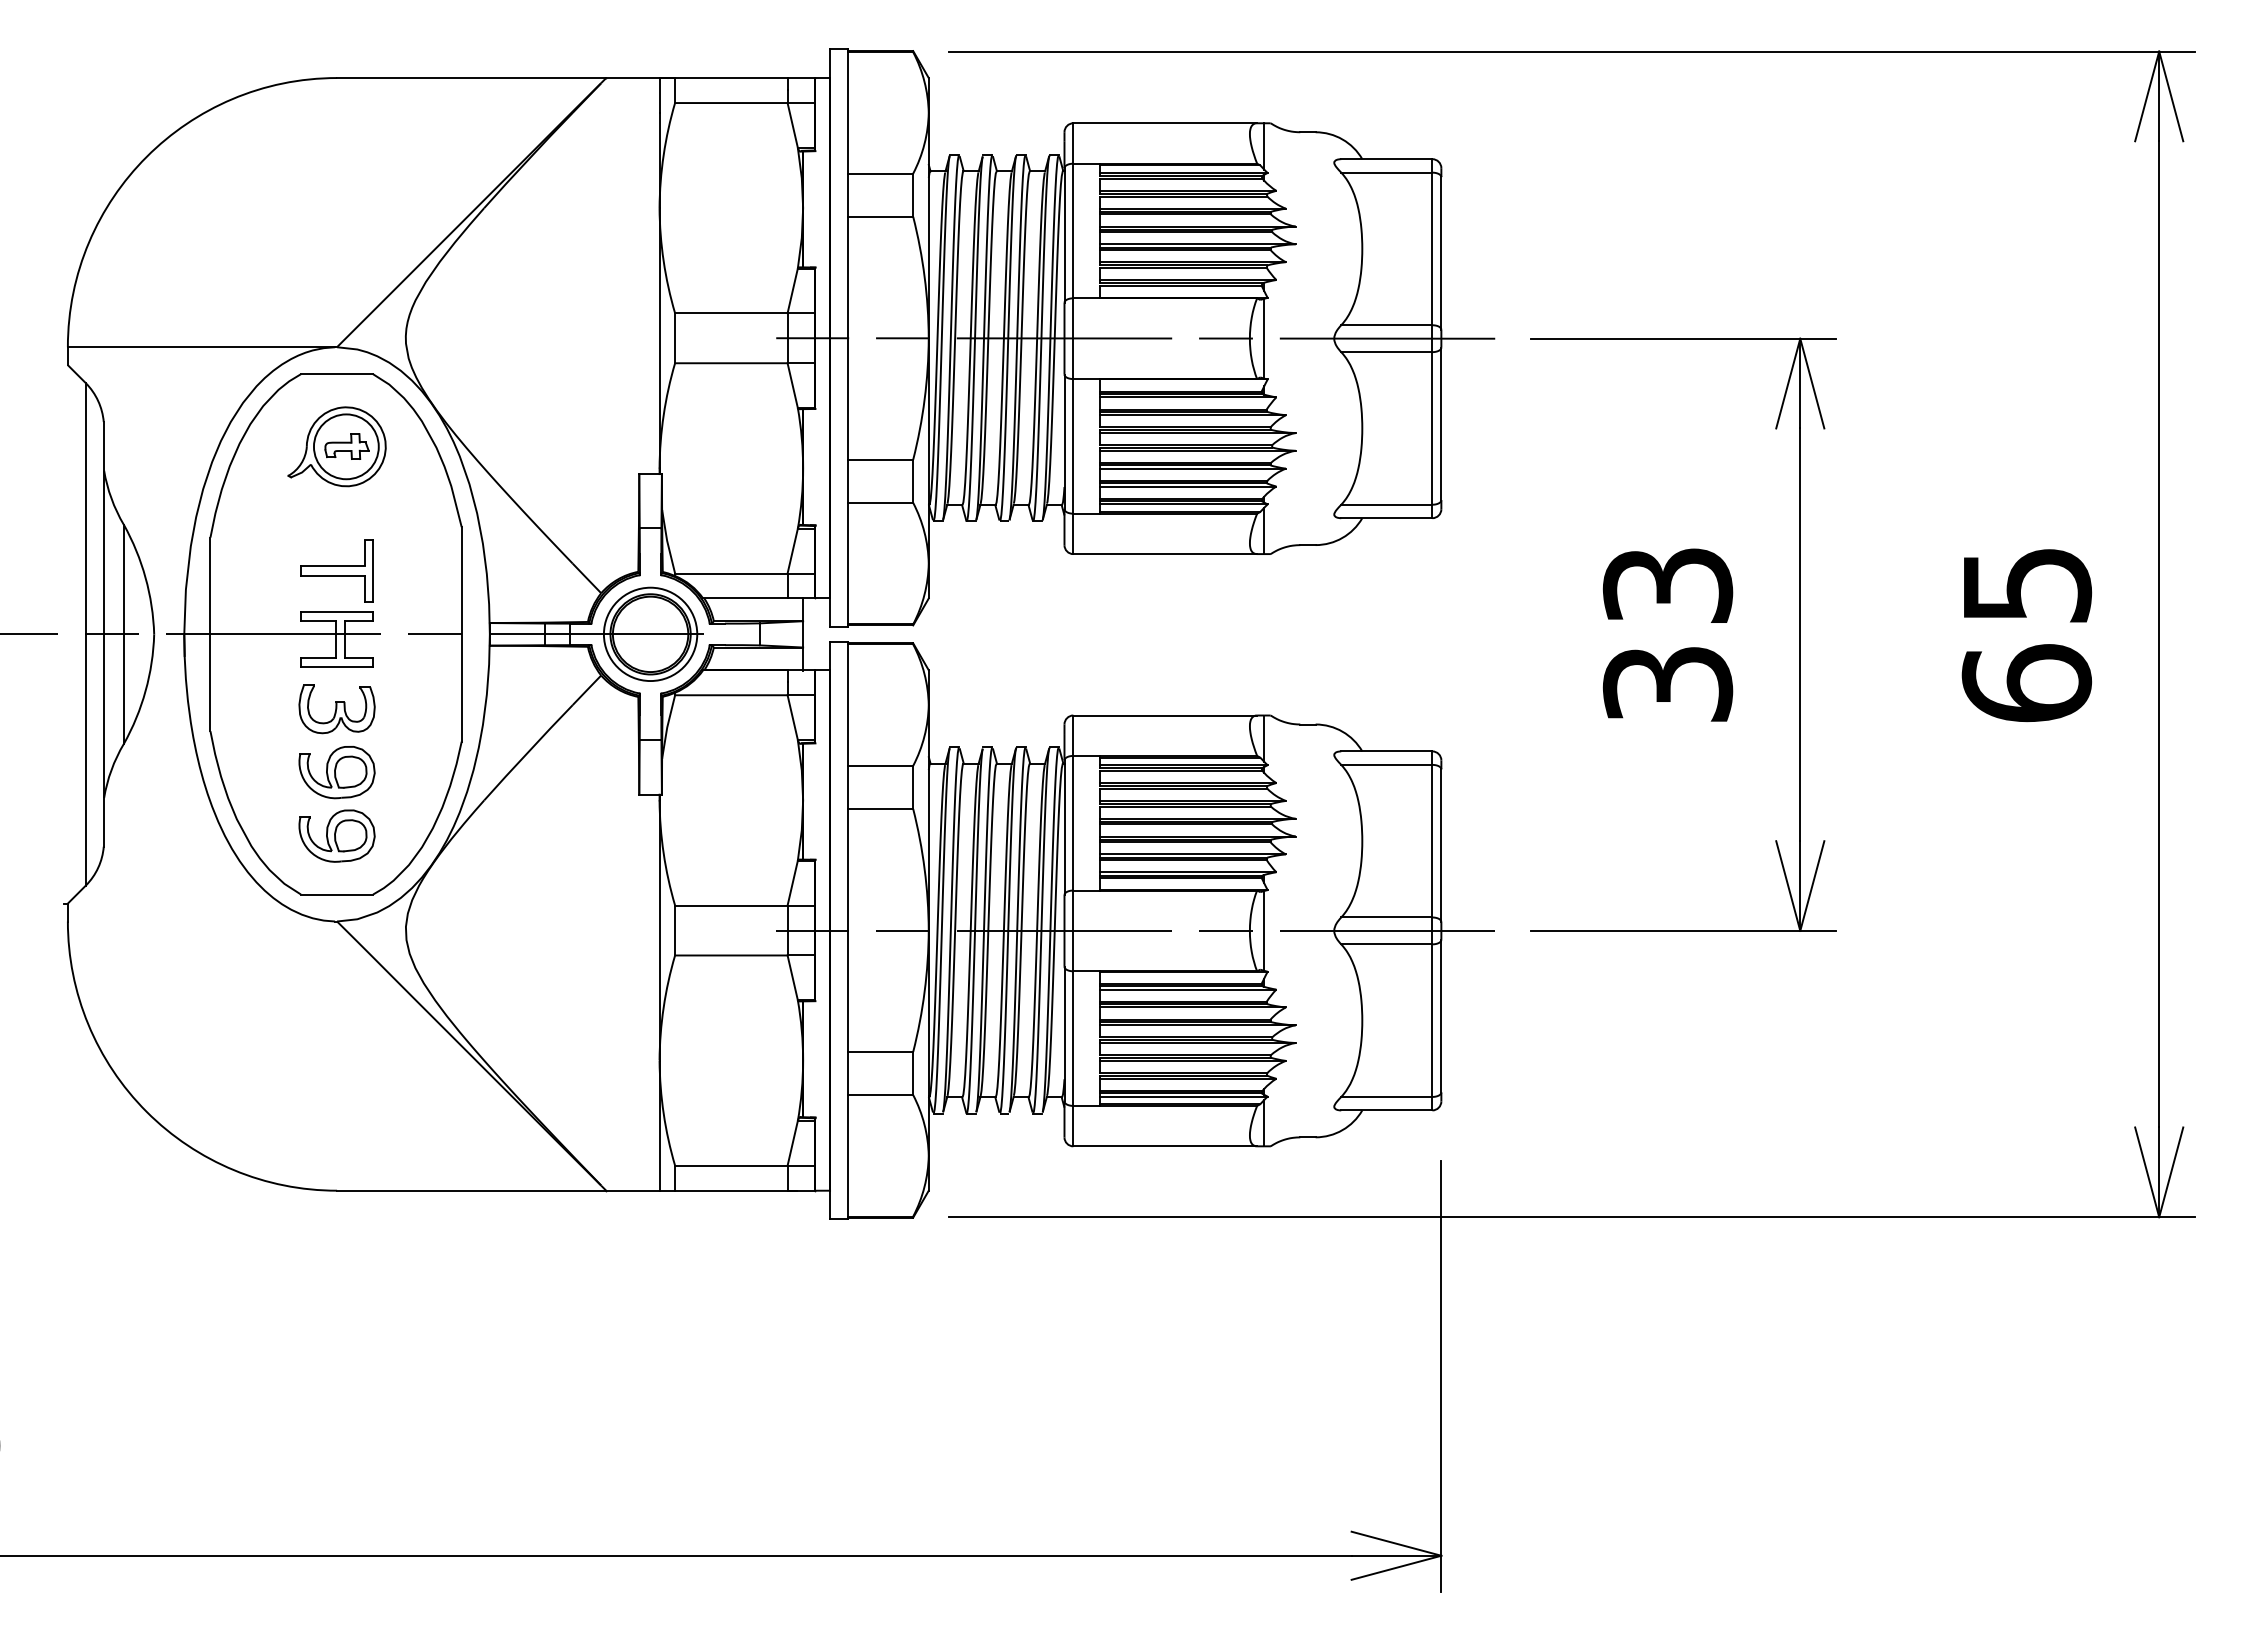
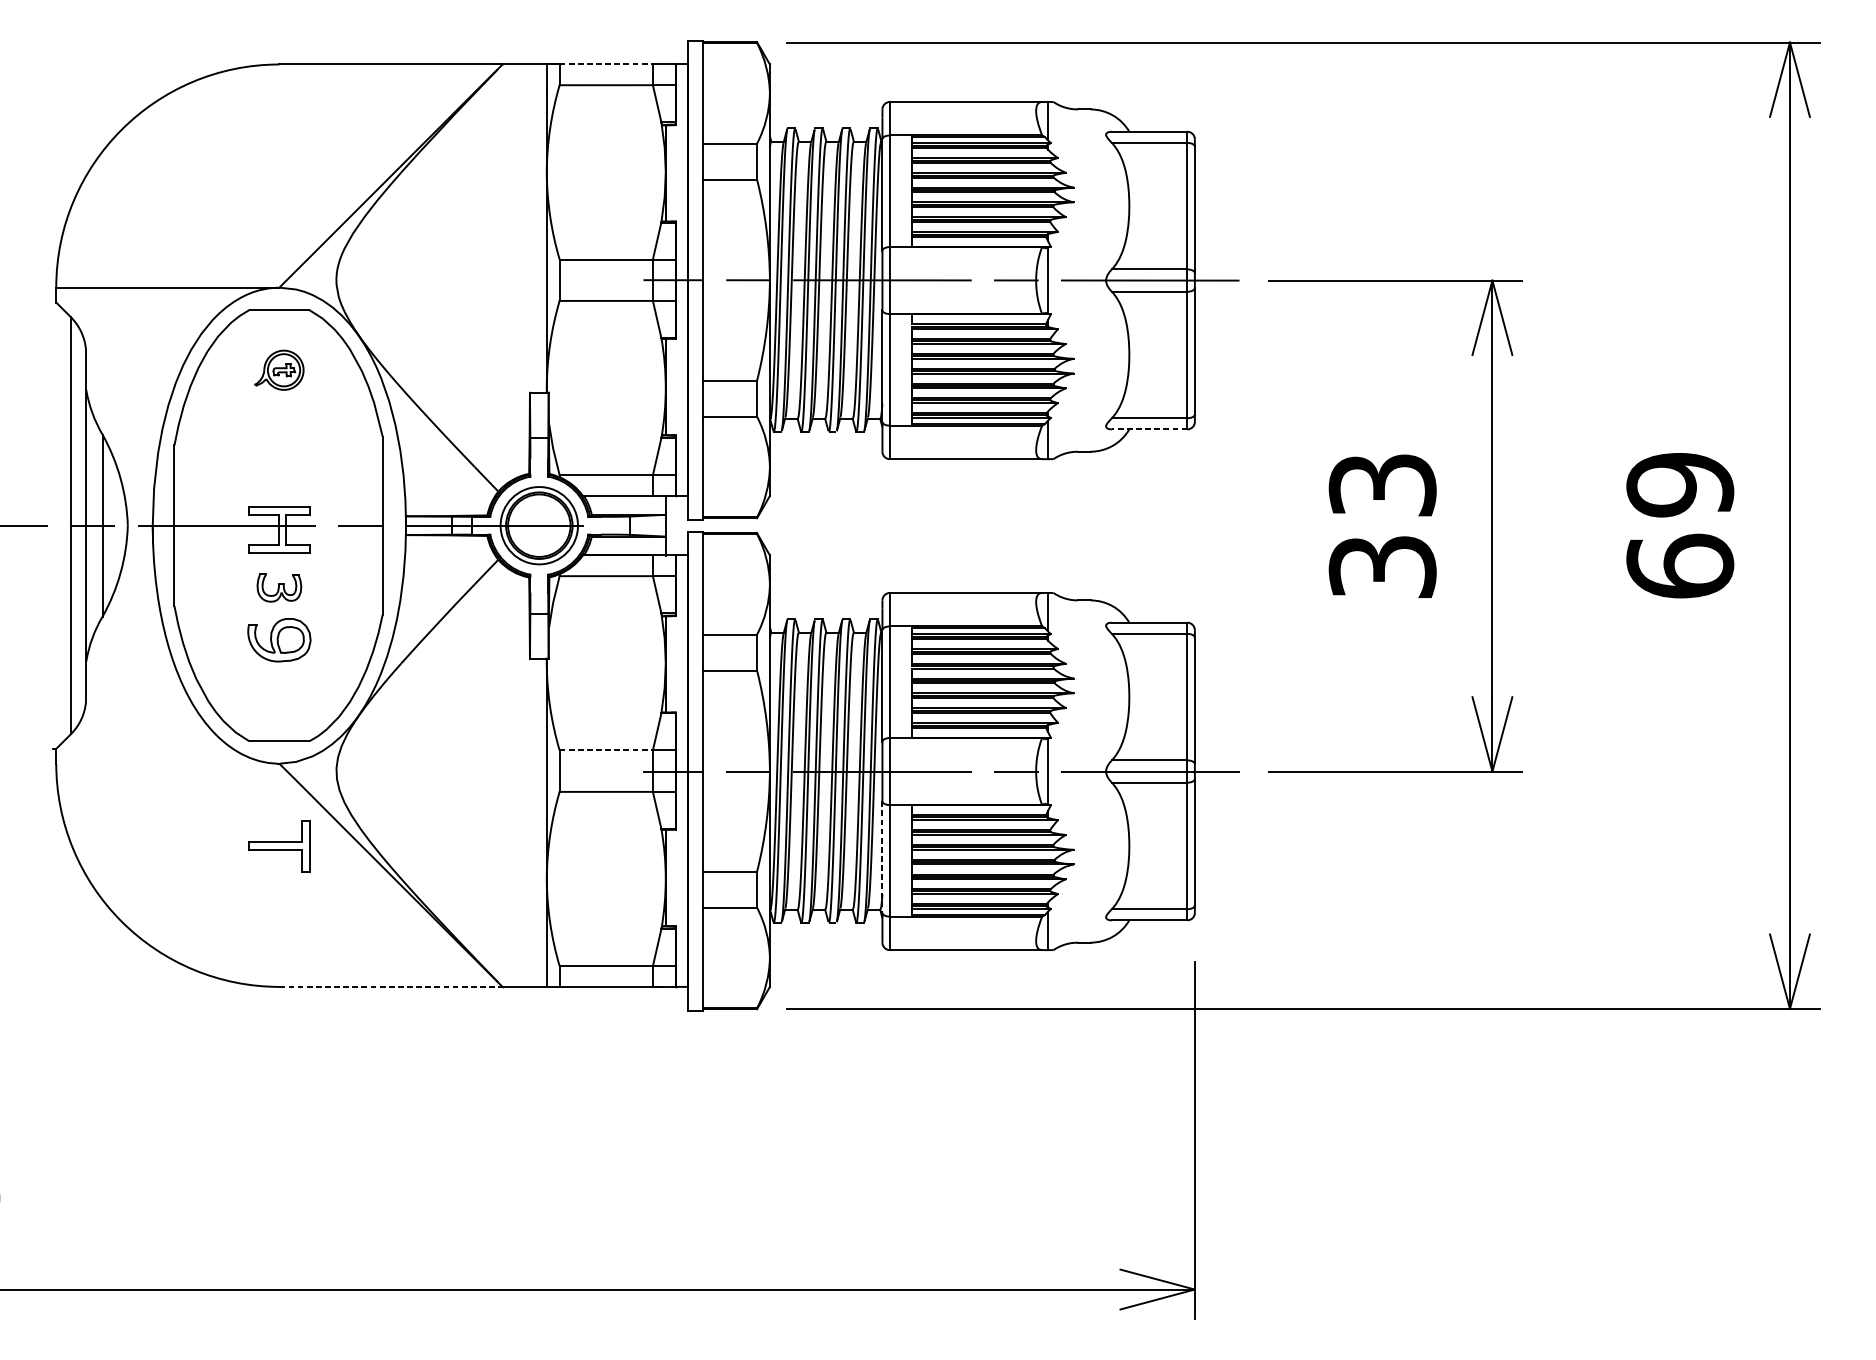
line: (731, 78) -> (606, 64), solid -> dashed
part: (336, 446) -> (278, 369), size x0.6
line: (1386, 518) -> (1149, 429), solid -> dashed
part: (336, 570) -> (278, 845), moved
text: (2026, 585) -> (1679, 485), 65 -> 69
part: (336, 709) -> (278, 587), size x0.7
part: (336, 835) -> (278, 692), removed
line: (731, 905) -> (606, 750), solid -> dashed
line: (1064, 1034) -> (882, 857), solid -> dashed
line: (471, 1190) -> (390, 986), solid -> dashed

